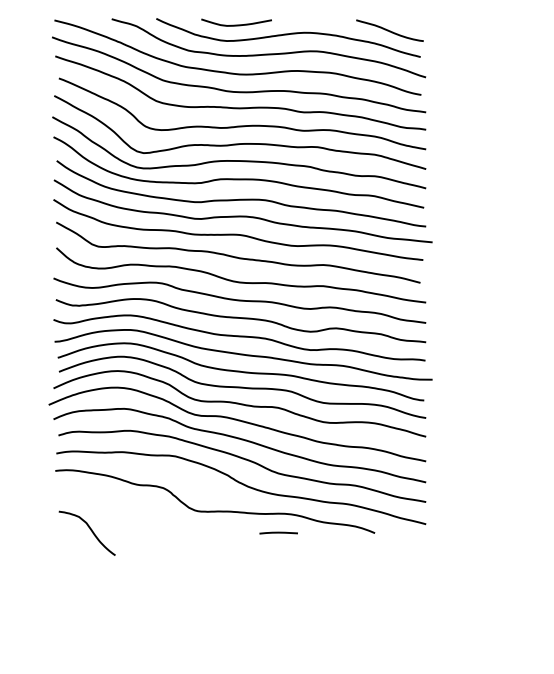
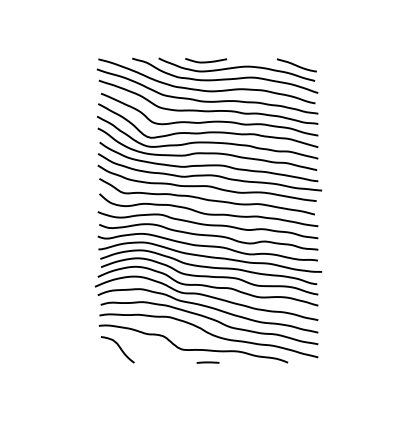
curve: (88, 529) -> (118, 347), moved
line: (277, 532) -> (207, 362), moved

